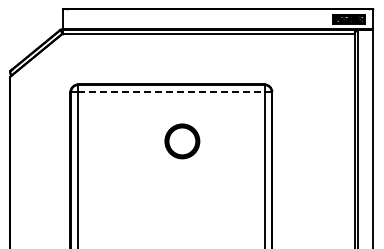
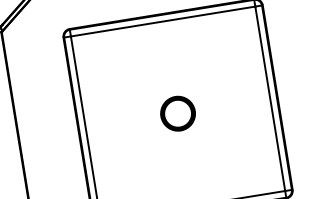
line: (171, 92) -> (163, 22), dashed -> solid
part: (182, 141) -> (178, 113), moved

